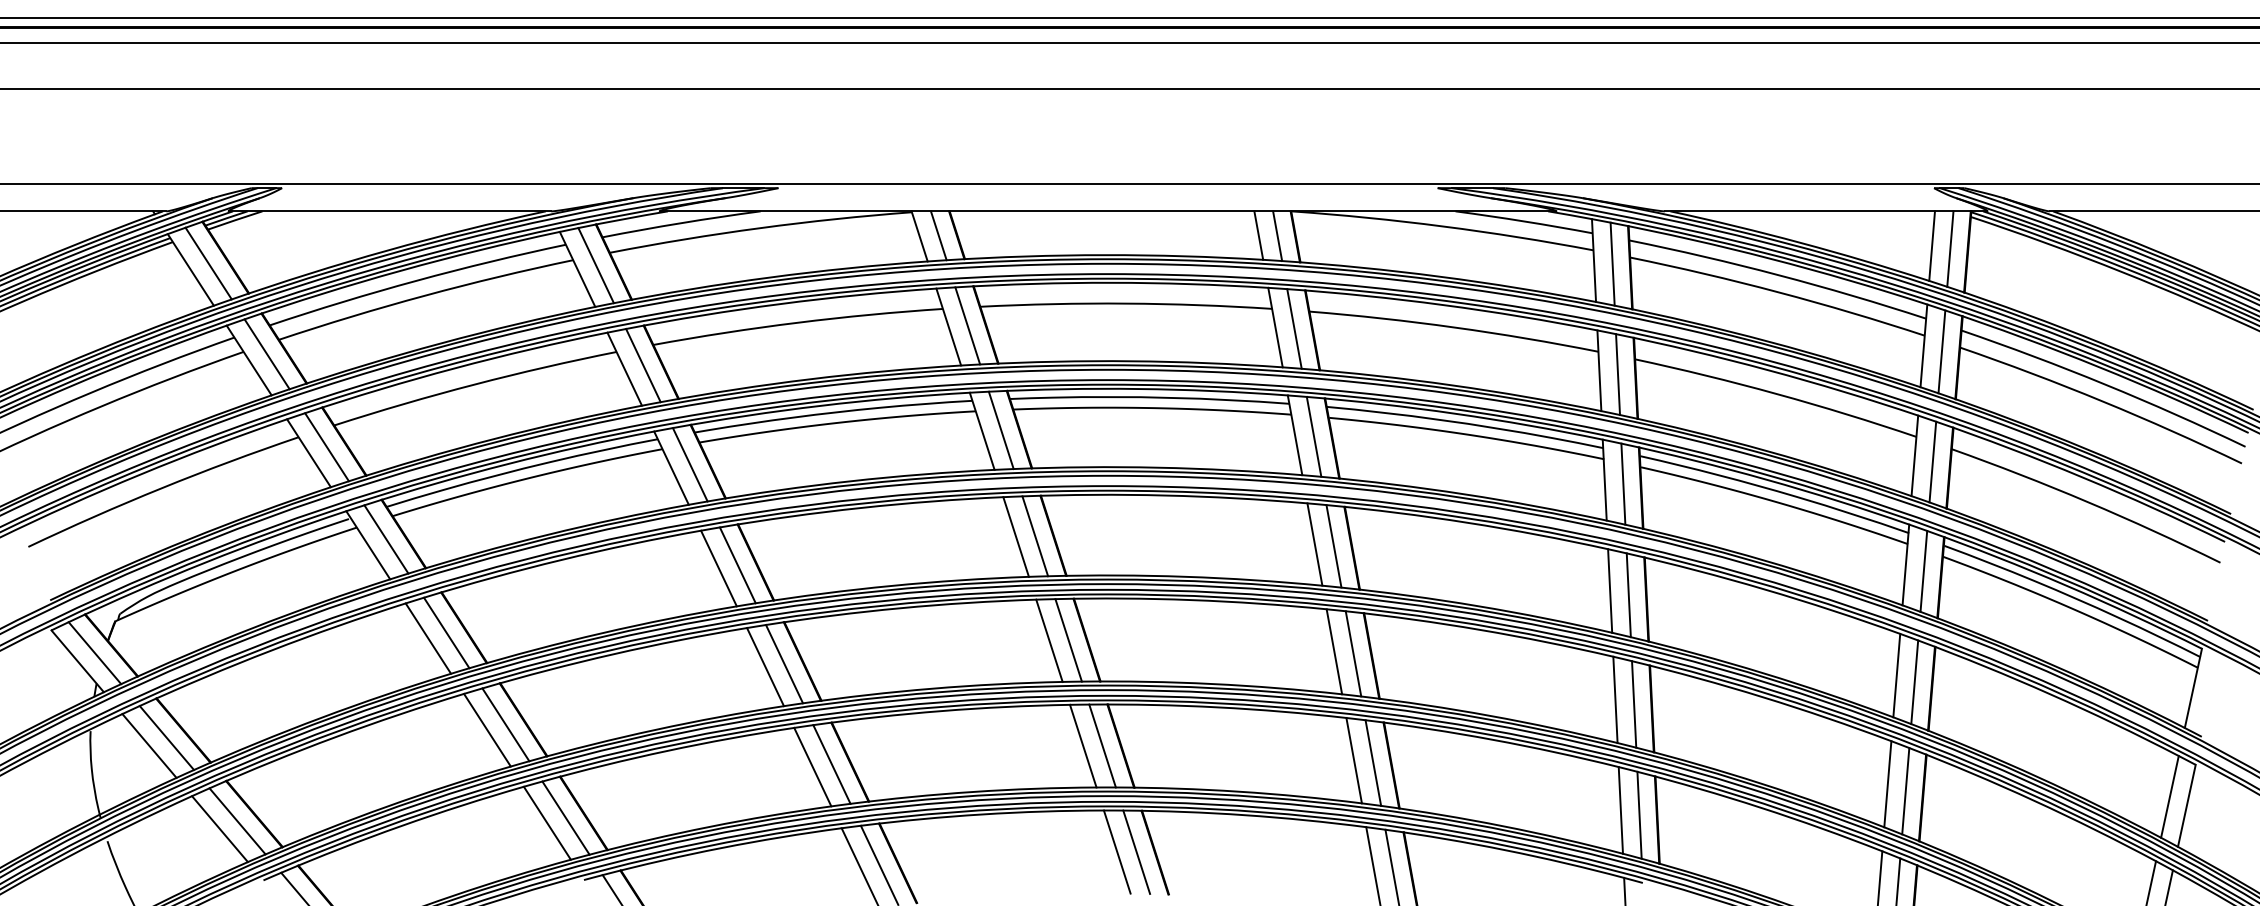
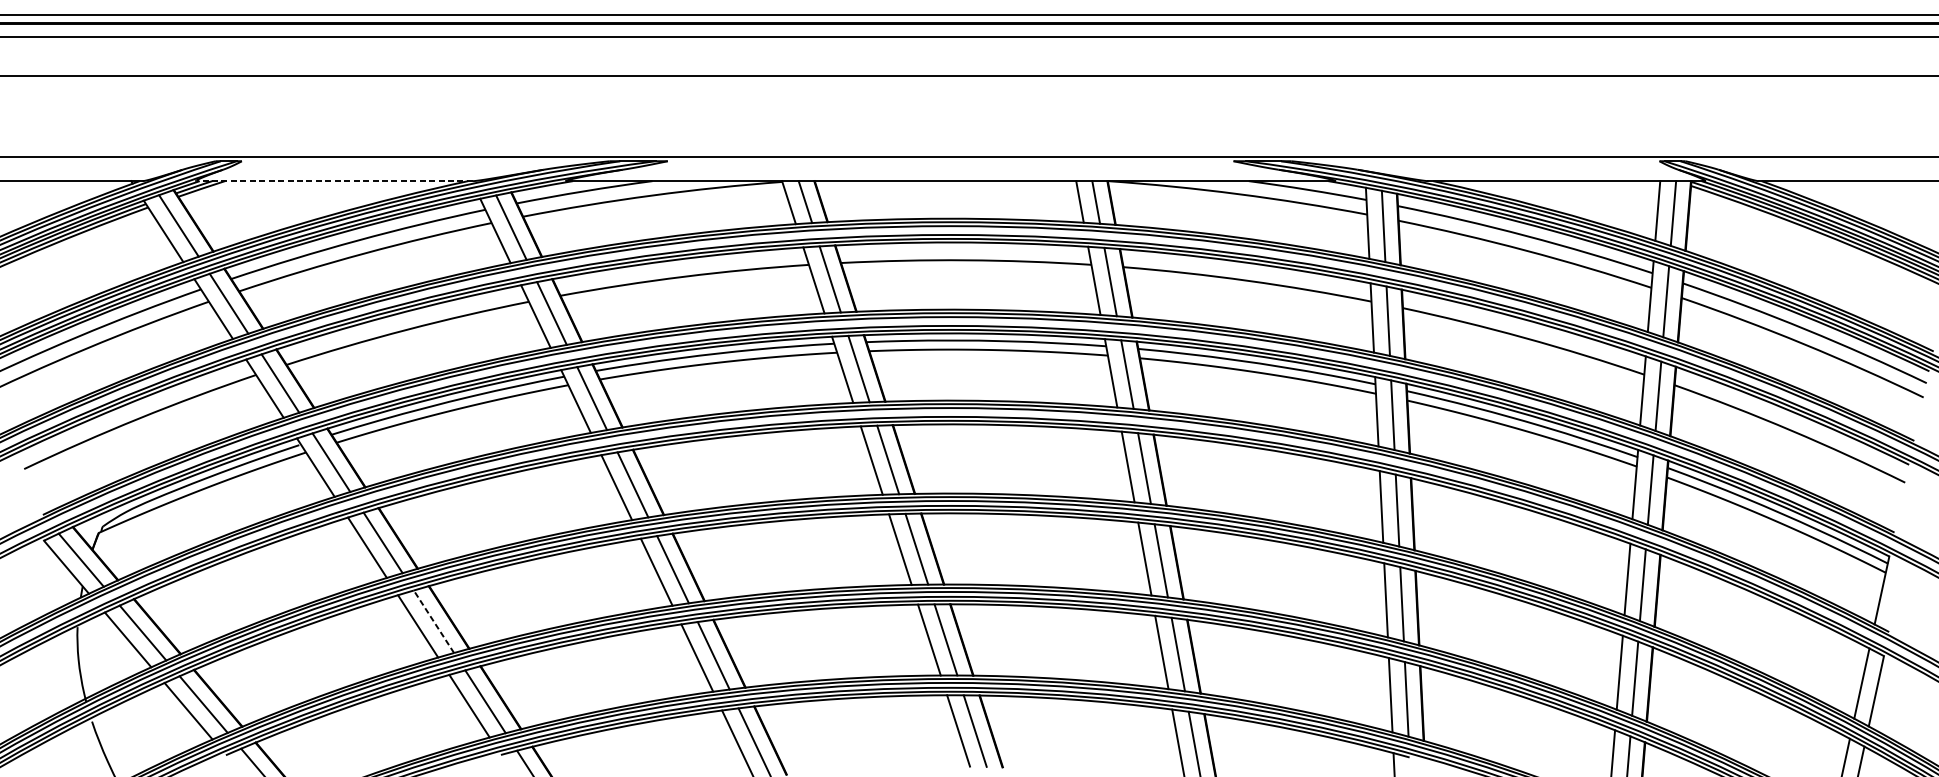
line: (390, 211) -> (334, 181), solid -> dashed
line: (505, 724) -> (433, 621), solid -> dashed

